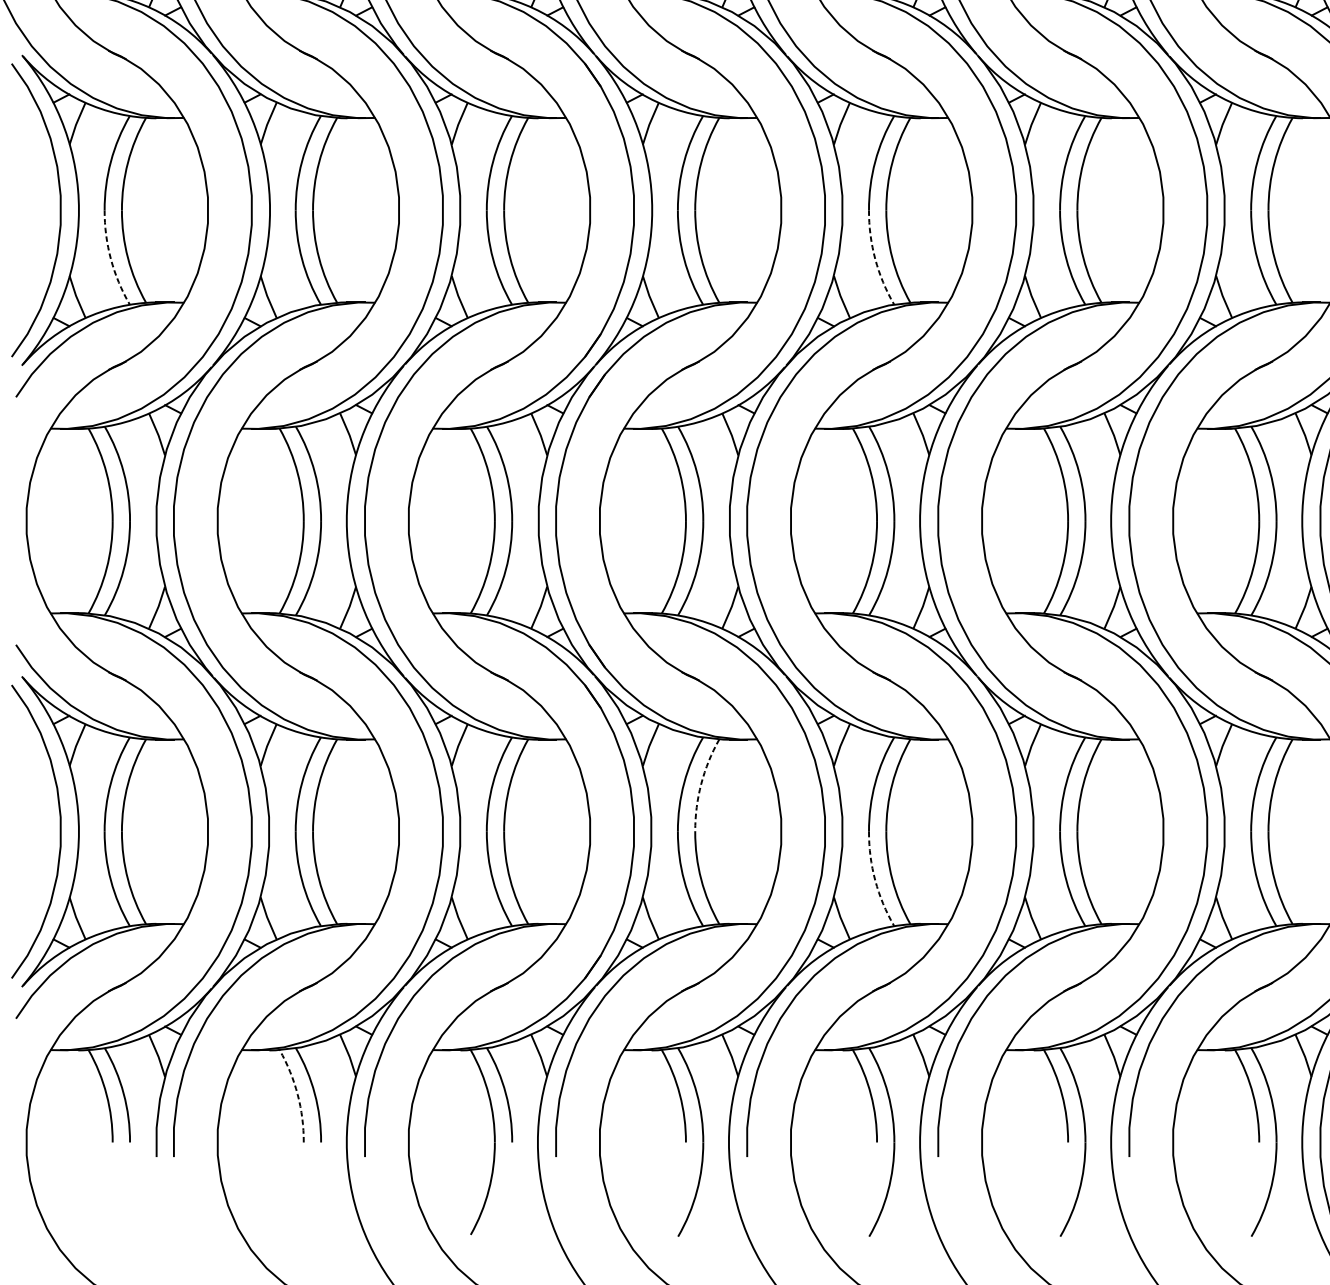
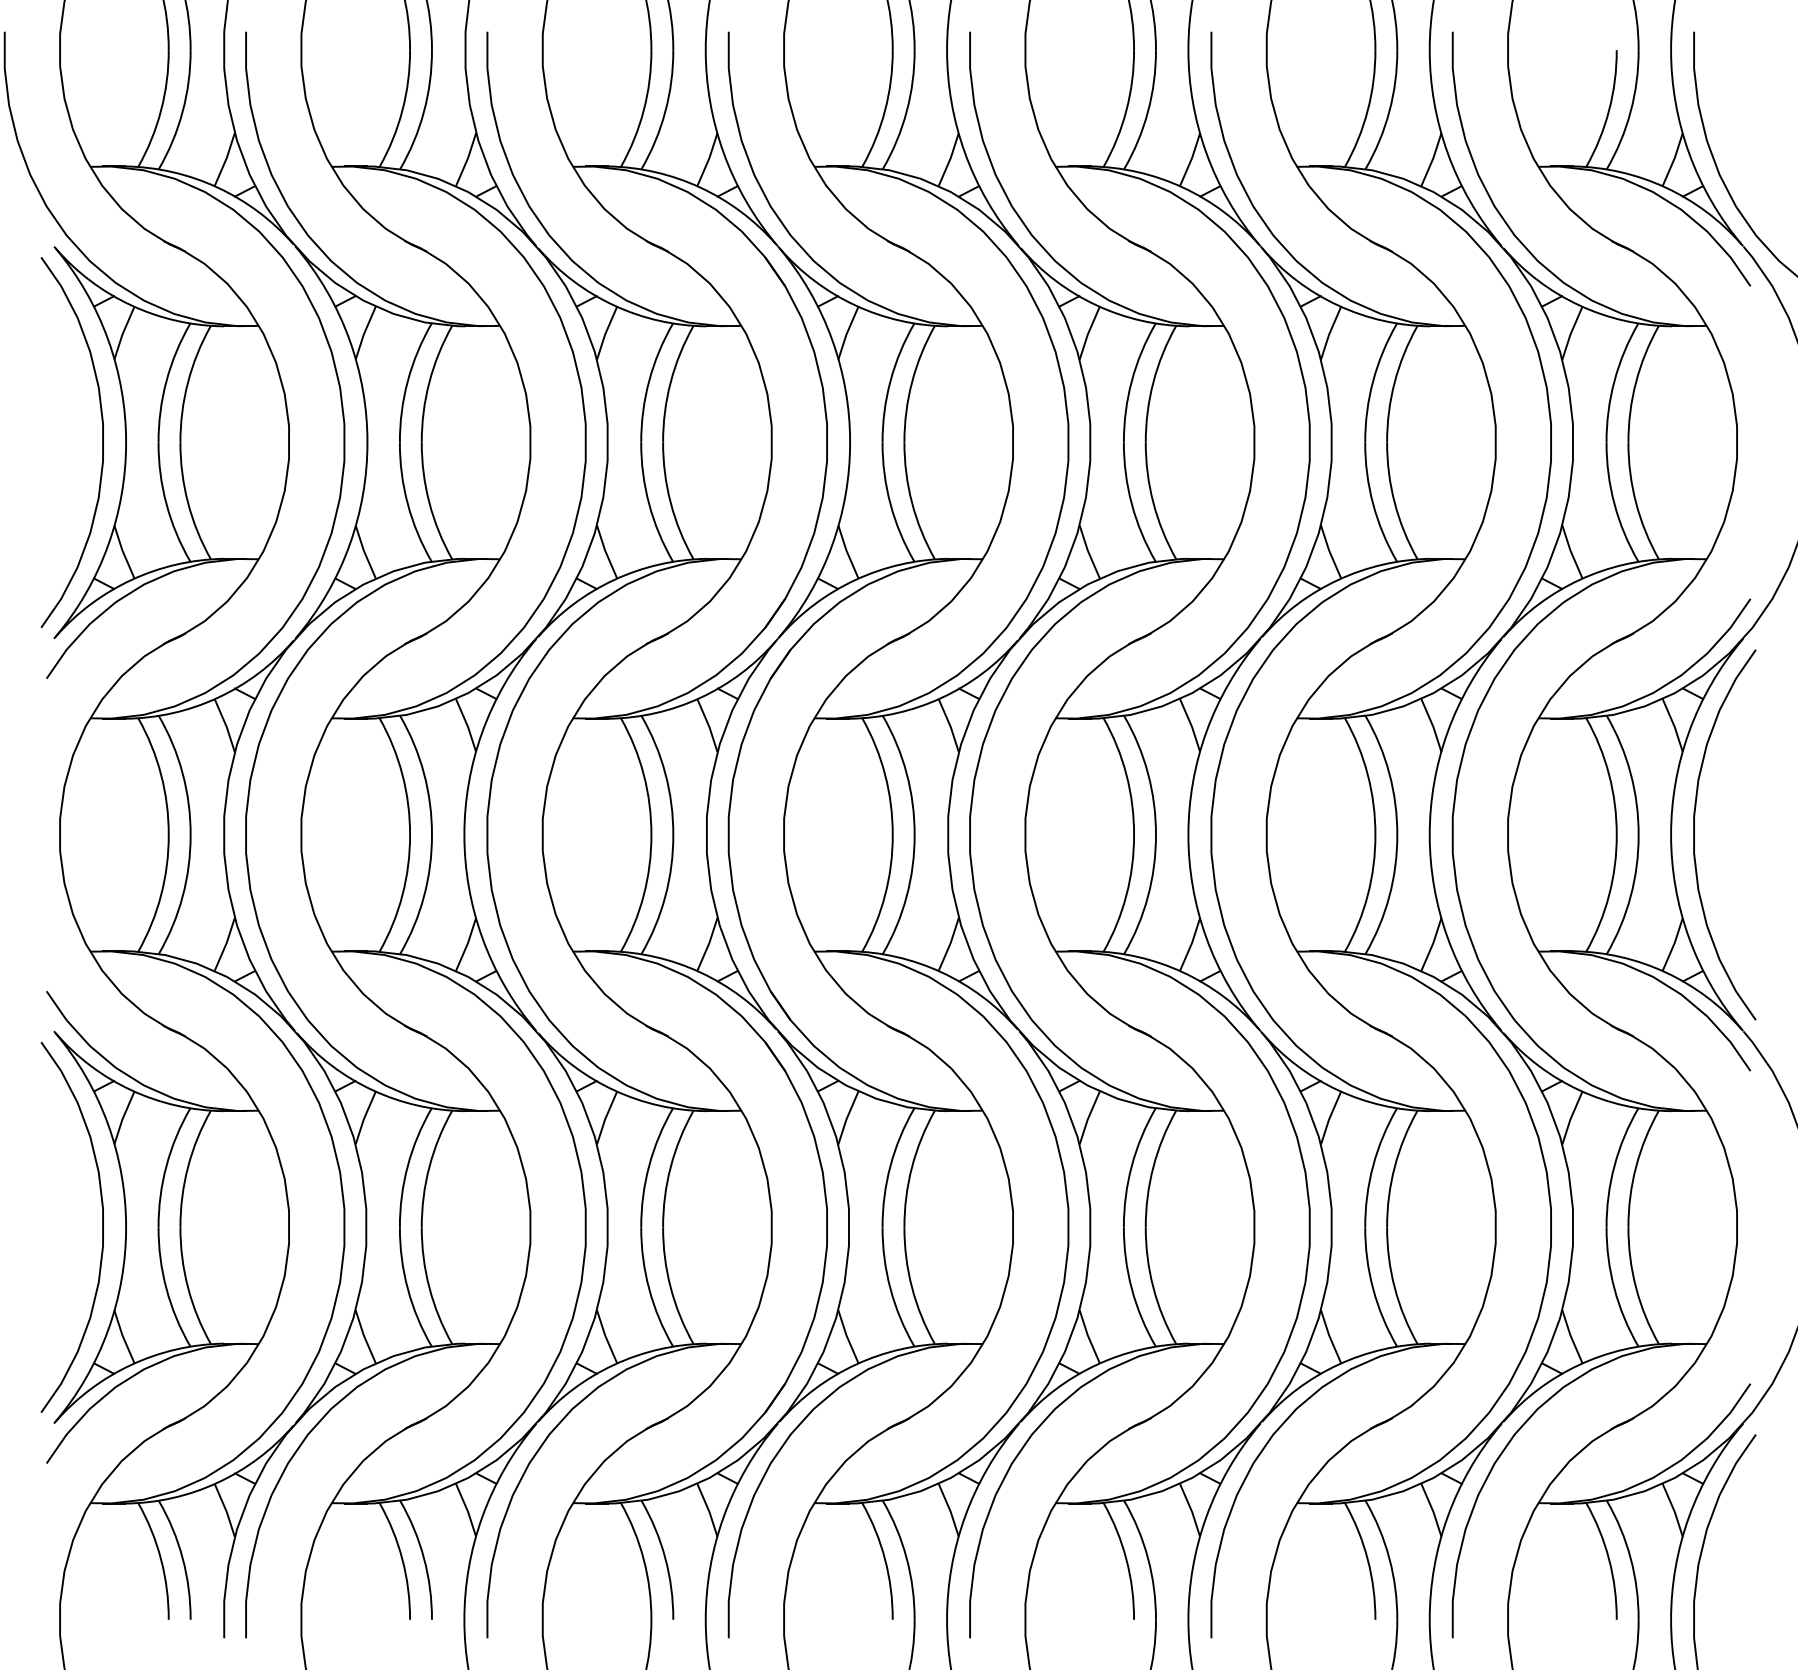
arc: (110, 259) -> (166, 504), dashed -> solid
arc: (875, 259) -> (1131, 504), dashed -> solid
arc: (701, 784) -> (912, 1167), dashed -> solid
arc: (875, 880) -> (1131, 1289), dashed -> solid
arc: (297, 1094) -> (402, 1559), dashed -> solid

